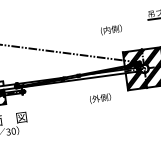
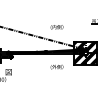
text: (110, 30) -> (56, 27), moved

